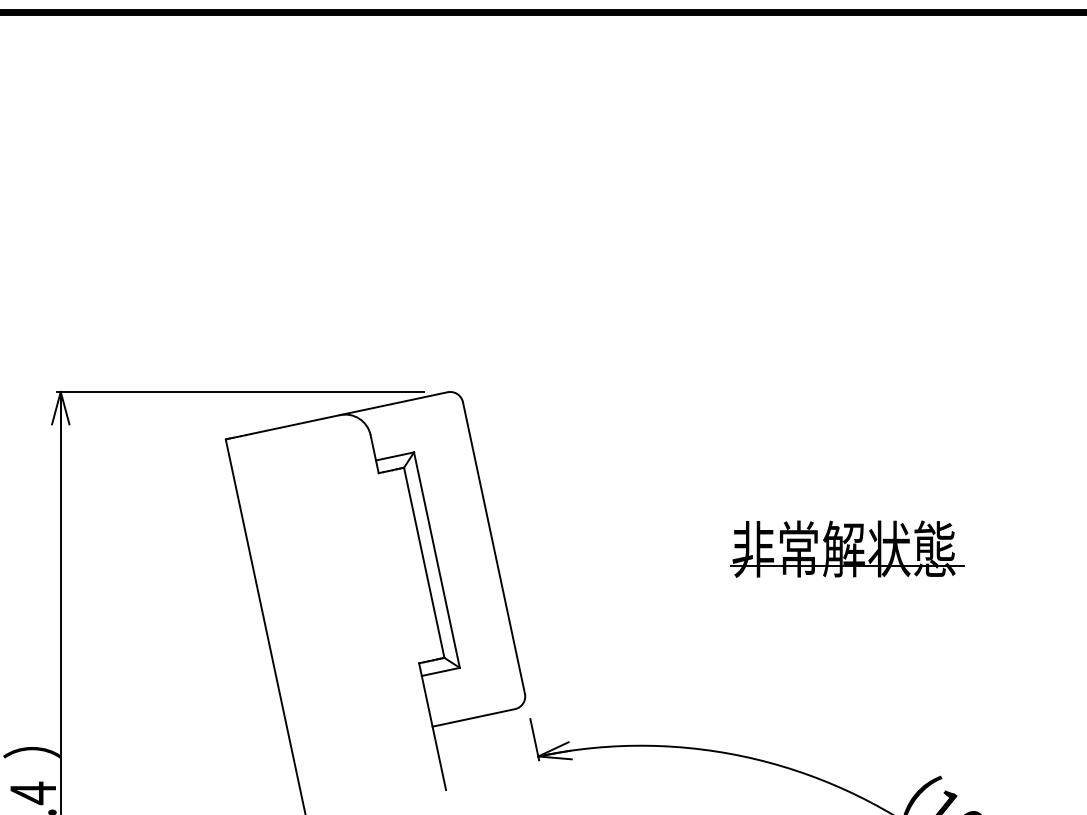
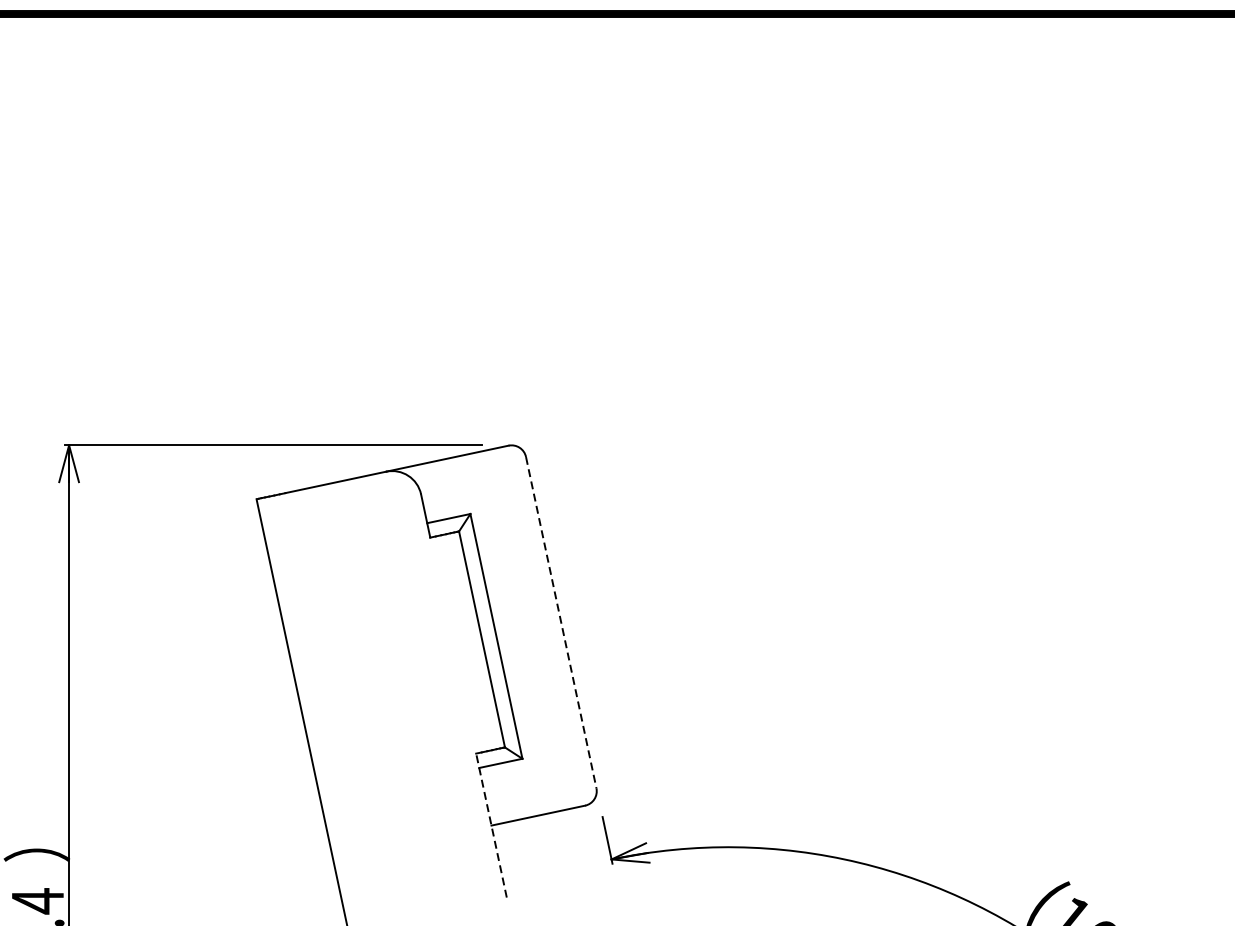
line: (494, 548) -> (561, 623), solid -> dashed
part: (847, 548) -> (962, 623), removed
line: (432, 726) -> (491, 825), solid -> dashed

